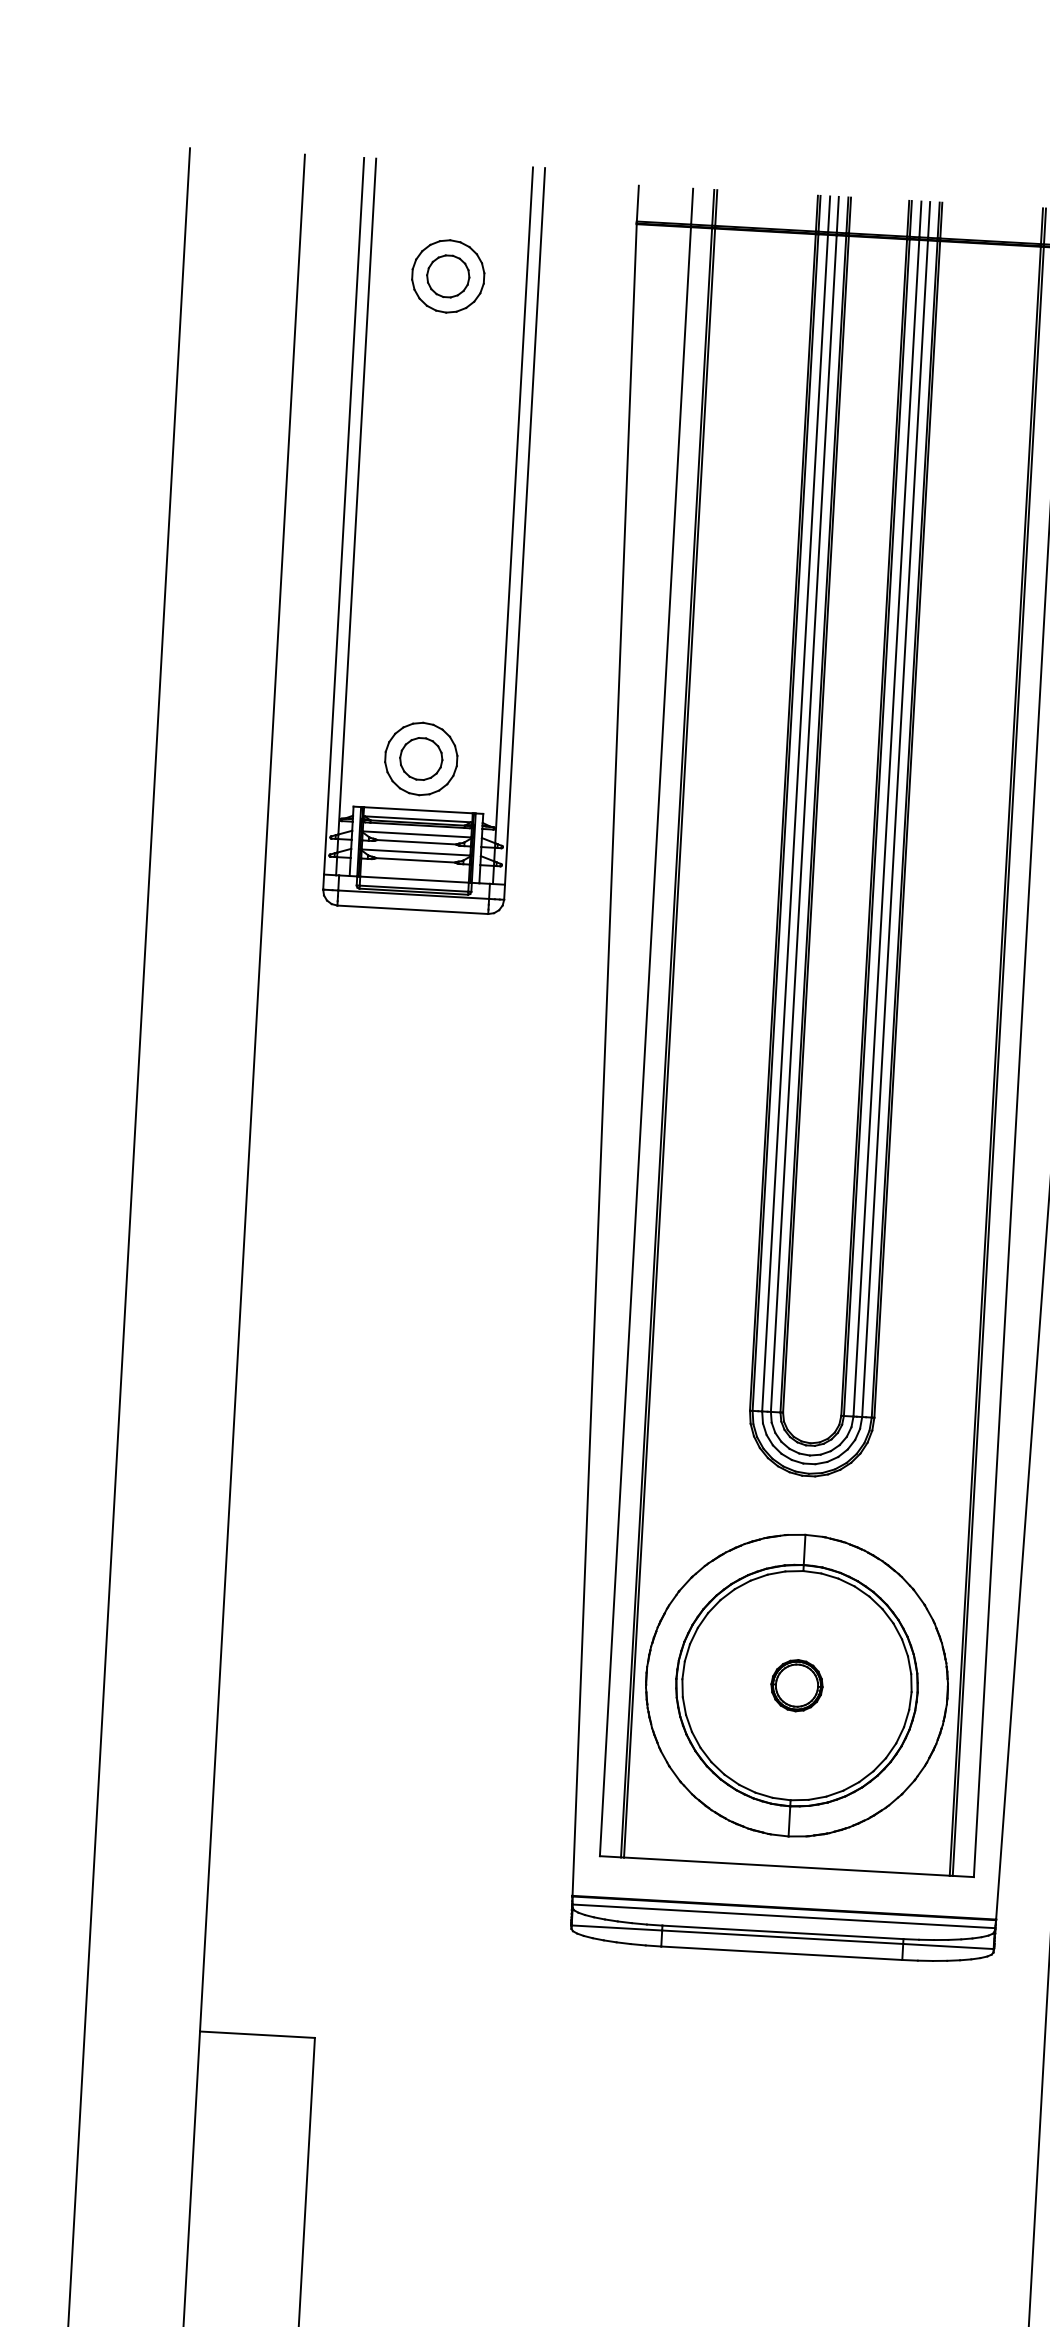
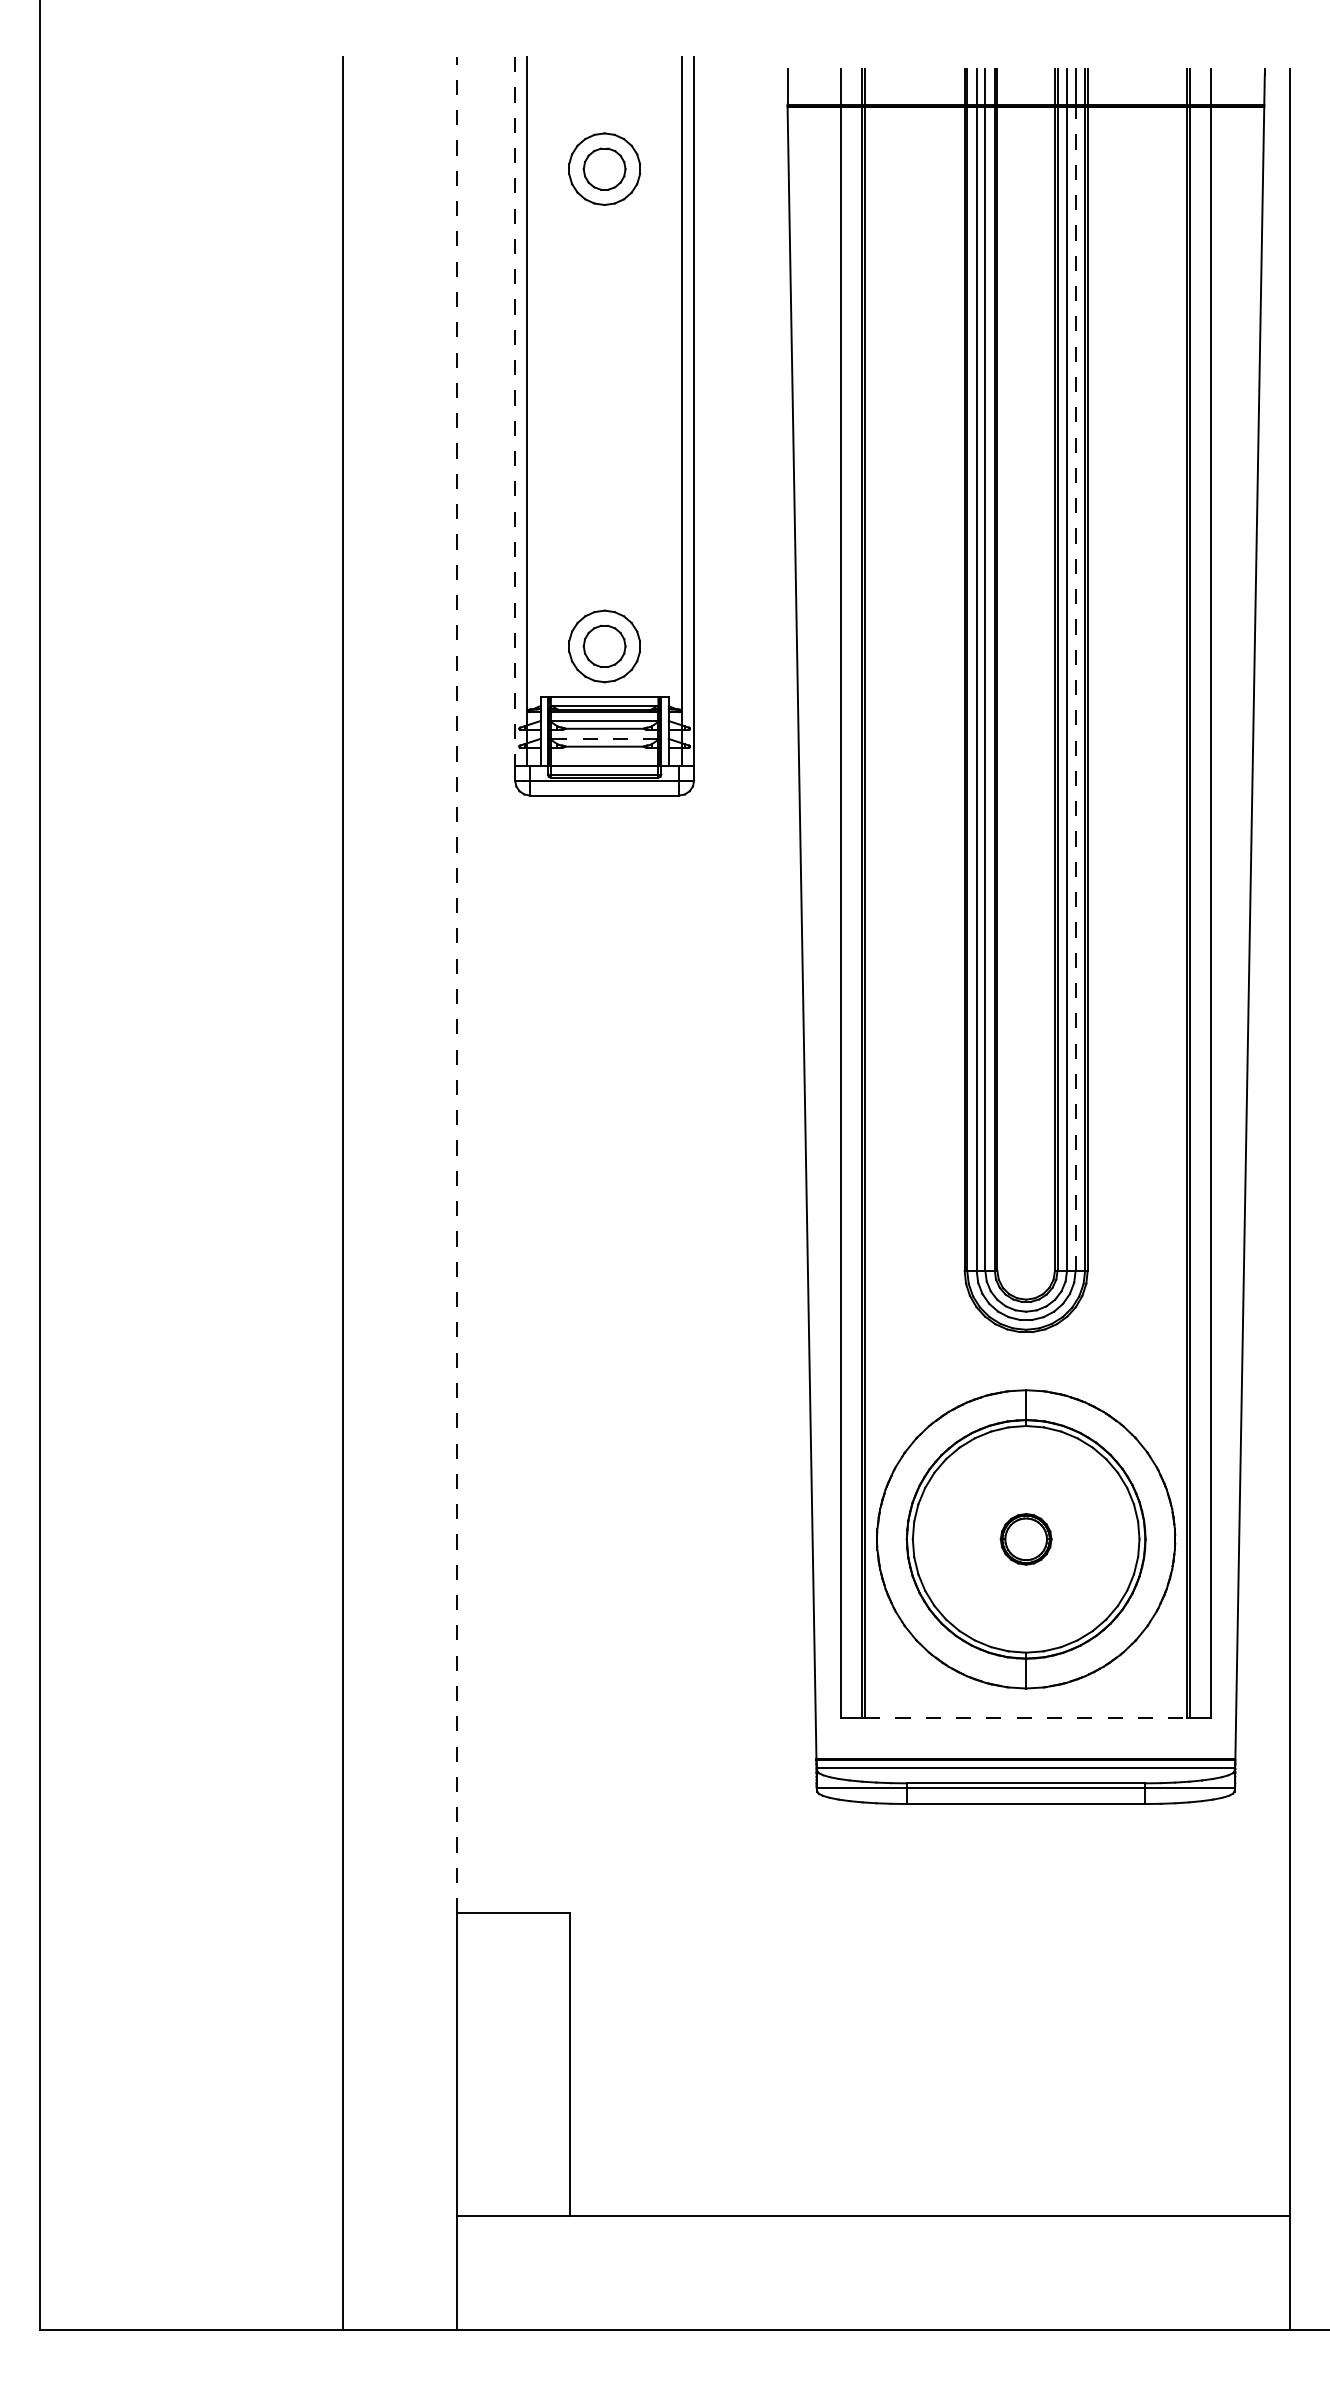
line: (344, 516) -> (515, 411), solid -> dashed
line: (894, 829) -> (1075, 689), solid -> dashed
line: (415, 852) -> (604, 738), solid -> dashed
line: (252, 1092) -> (456, 984), solid -> dashed
line: (787, 1866) -> (1026, 1718), solid -> dashed

